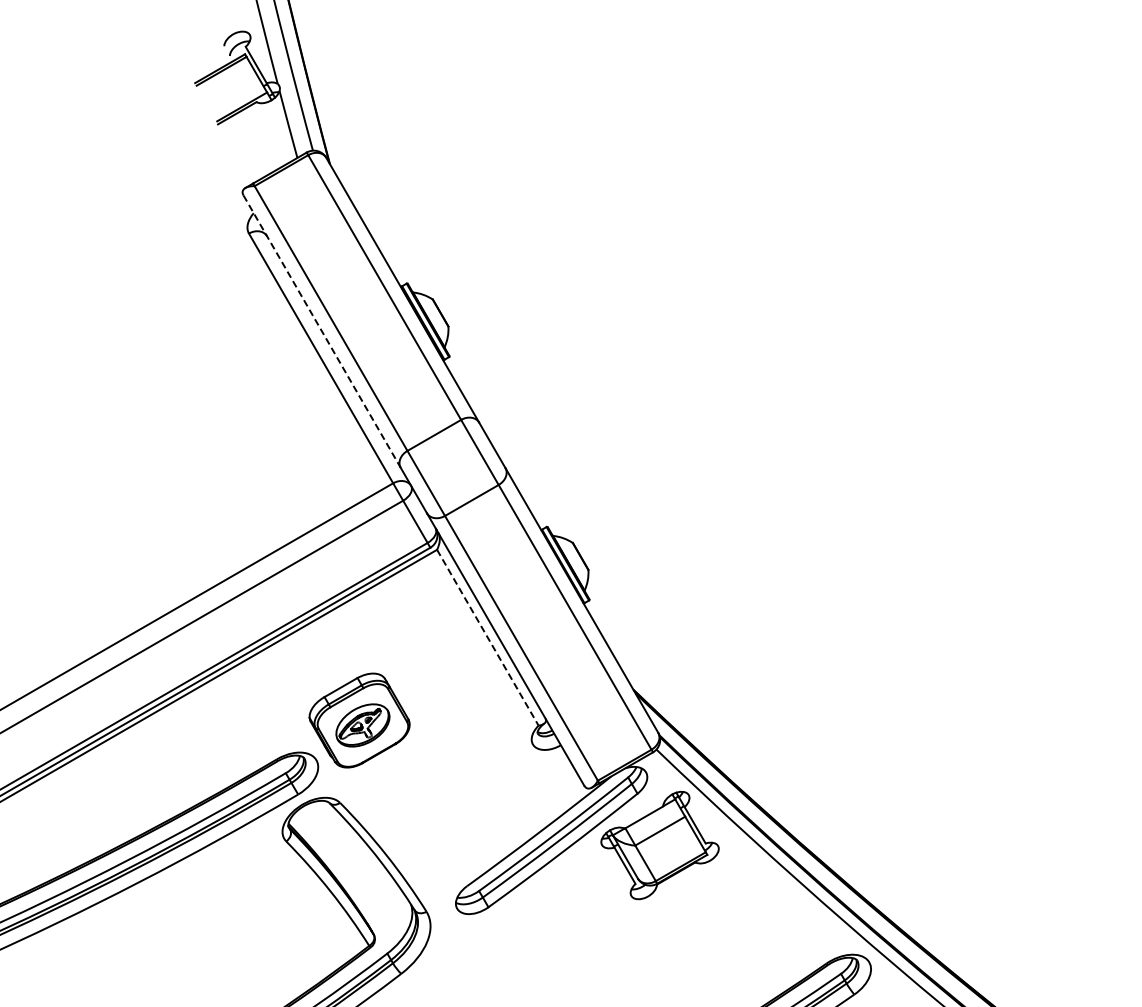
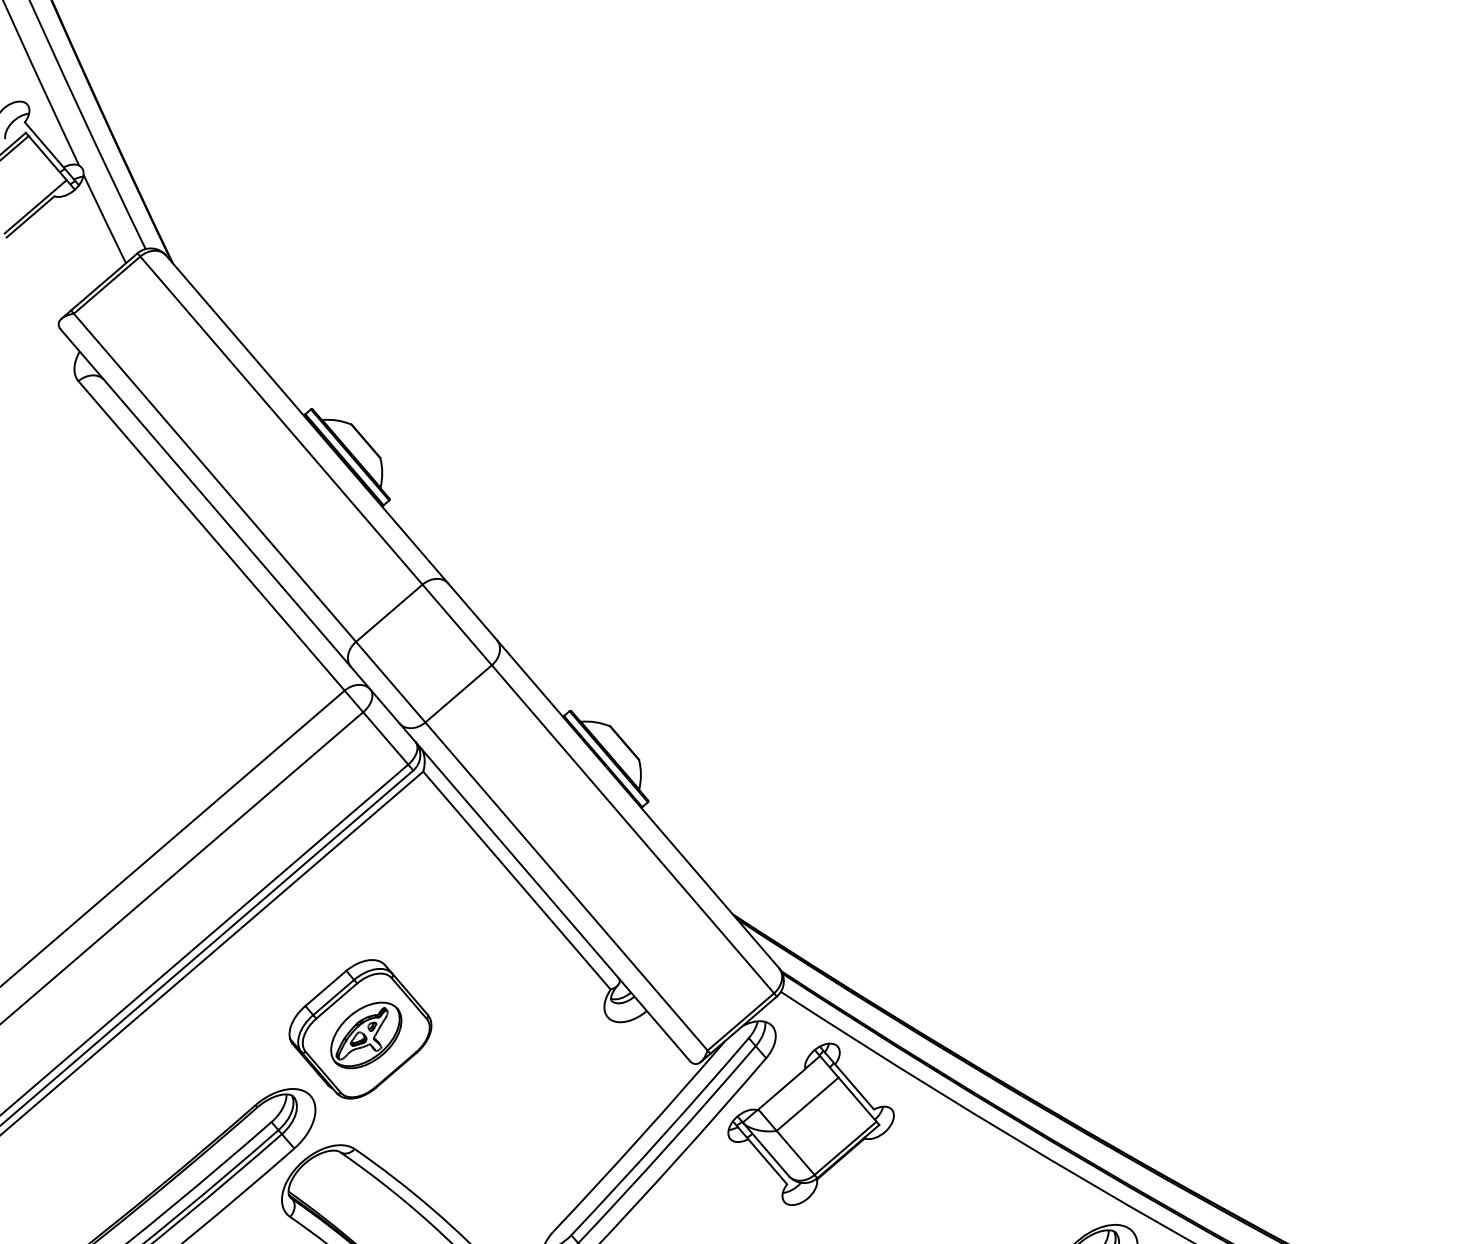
line: (322, 332) -> (206, 499), dashed -> solid
line: (487, 637) -> (516, 880), dashed -> solid

